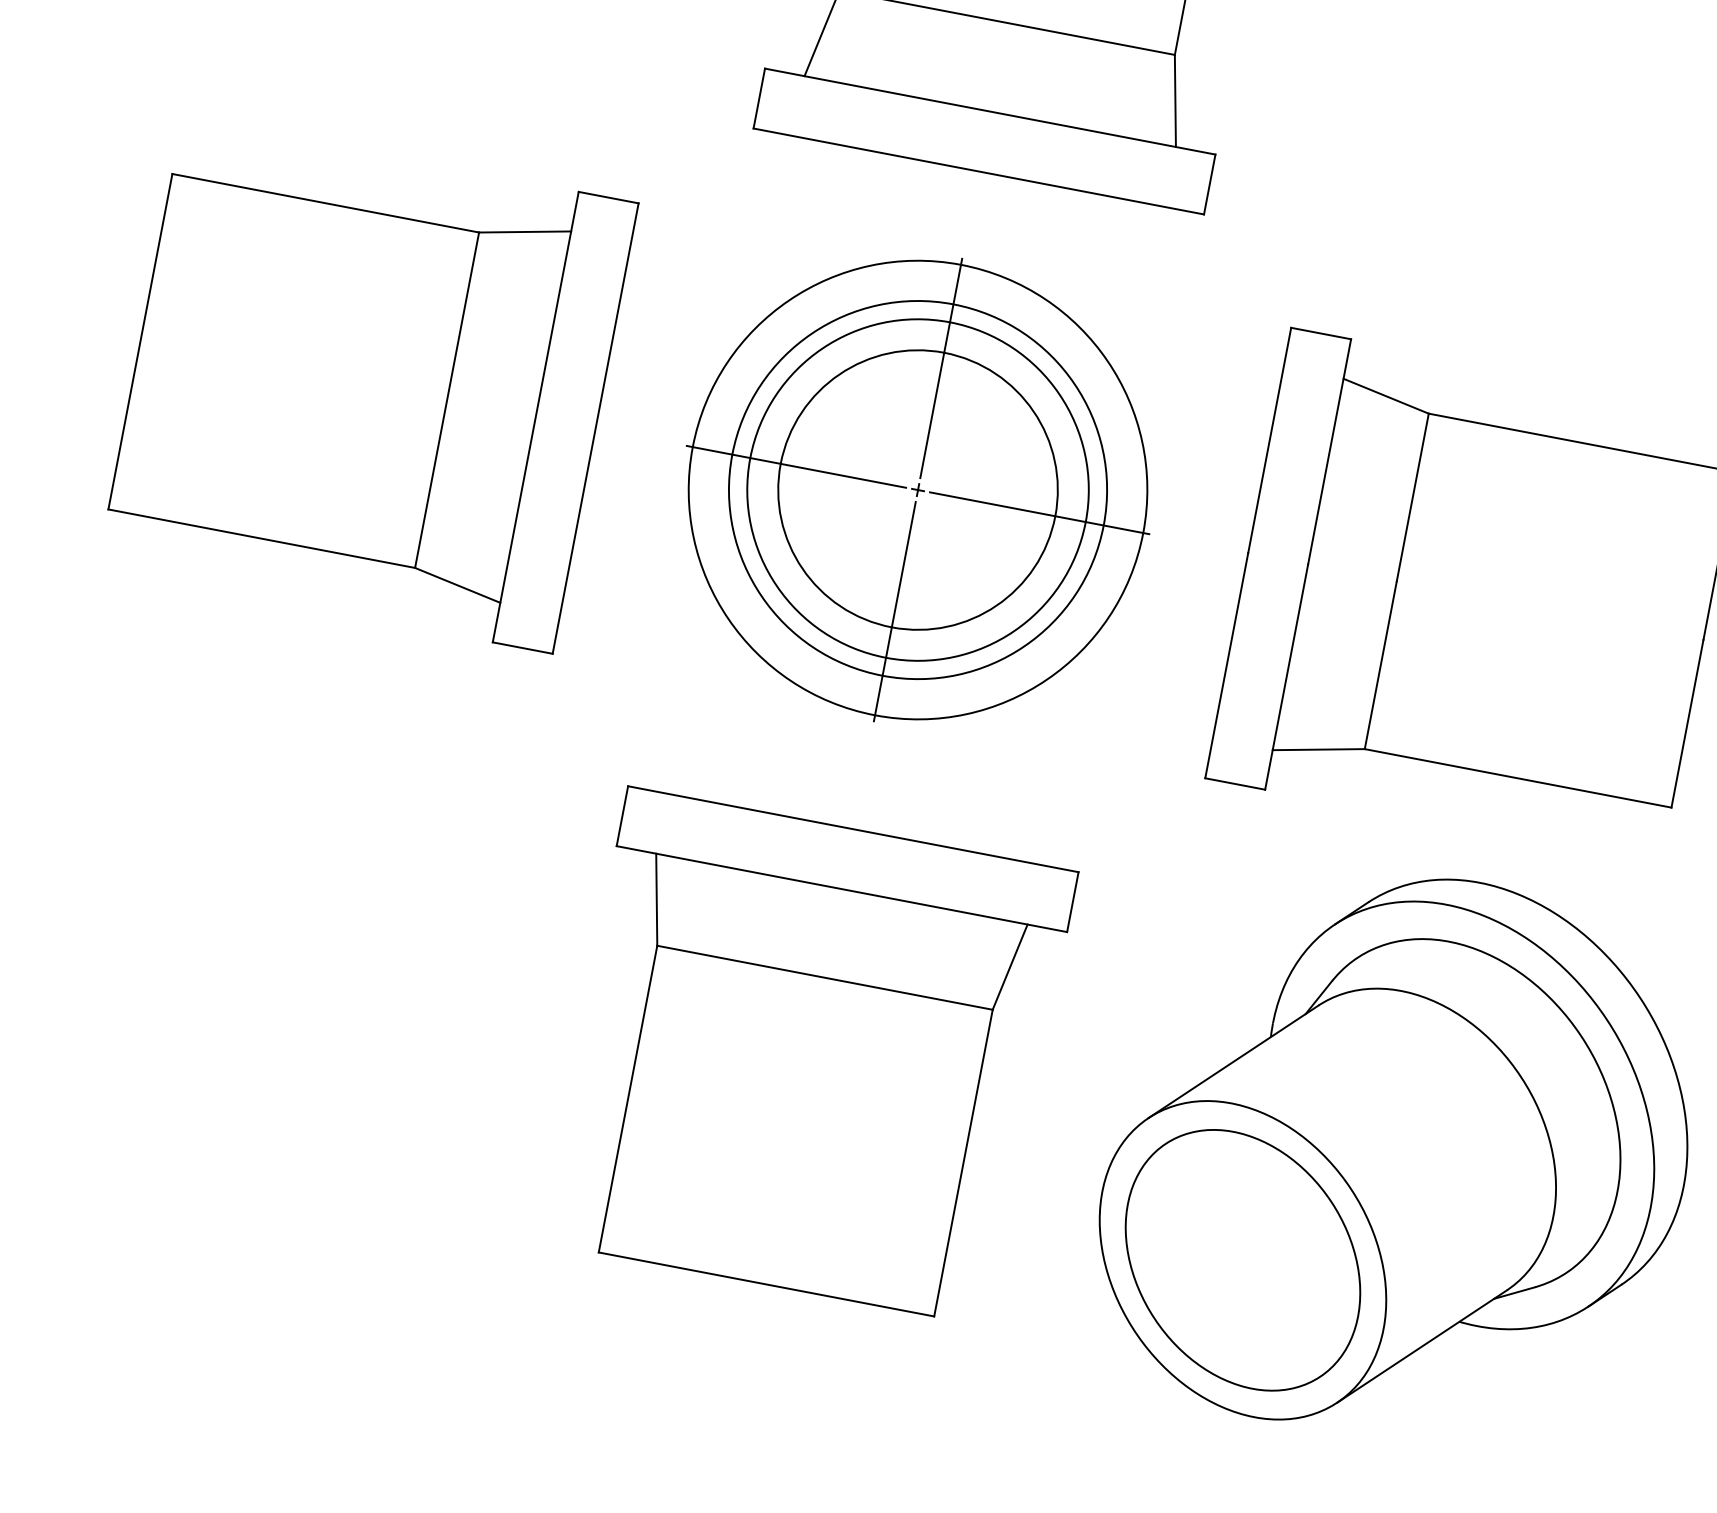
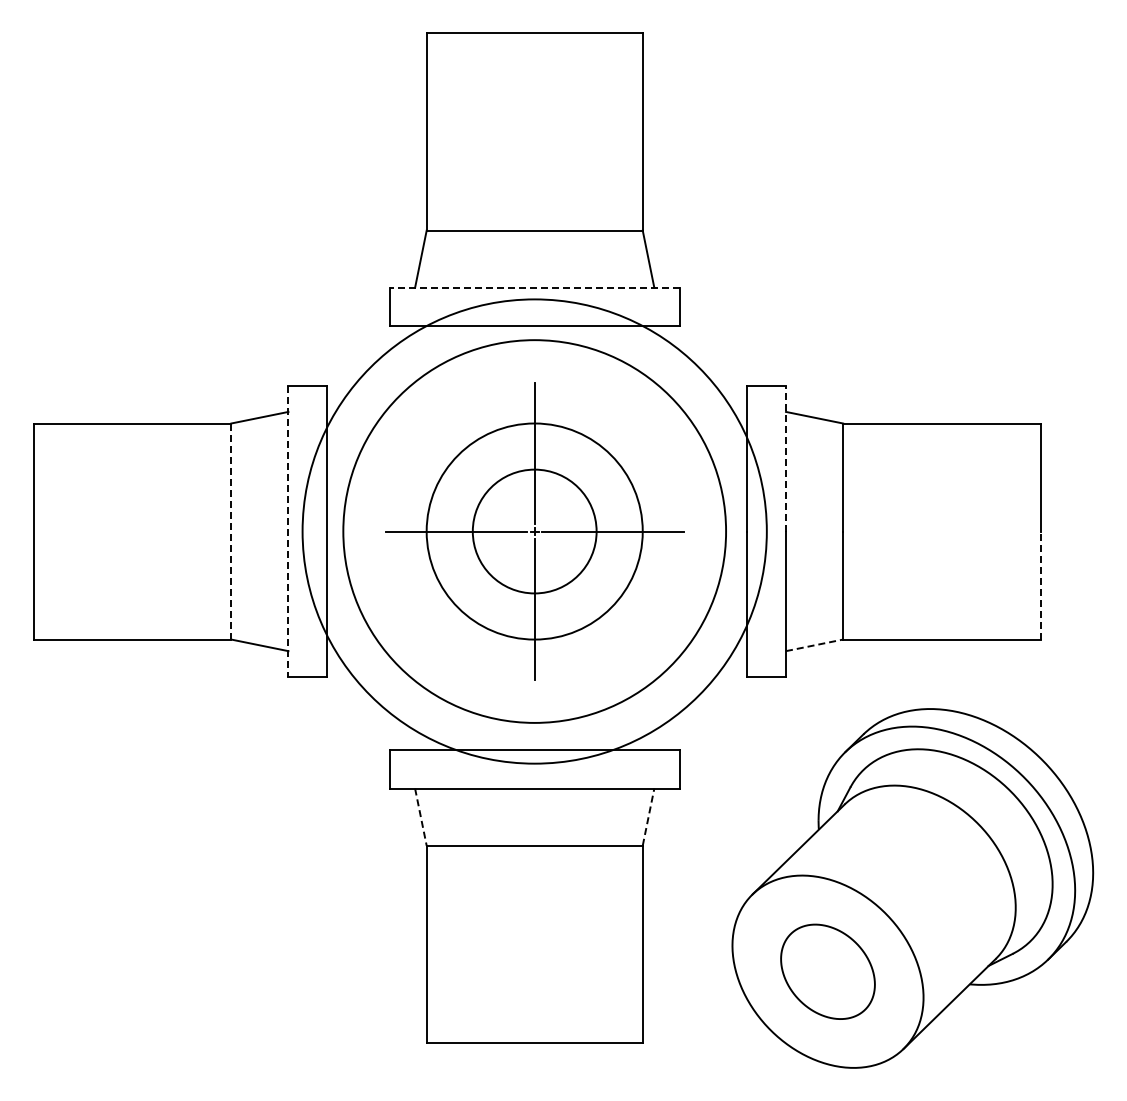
line: (989, 111) -> (534, 287), solid -> dashed
line: (447, 401) -> (231, 532), solid -> dashed
line: (535, 418) -> (288, 532), solid -> dashed
line: (1330, 452) -> (786, 459), solid -> dashed
circle: (917, 489) -> (534, 531), size x0.7
circle: (917, 489) -> (534, 531), size x1.6
circle: (917, 489) -> (534, 531), size x1.6
line: (1687, 723) -> (1040, 585), solid -> dashed
line: (1320, 750) -> (815, 645), solid -> dashed
line: (656, 900) -> (420, 817), solid -> dashed
line: (1010, 966) -> (648, 816), solid -> dashed
part: (1242, 1259) -> (827, 971), size x0.6

